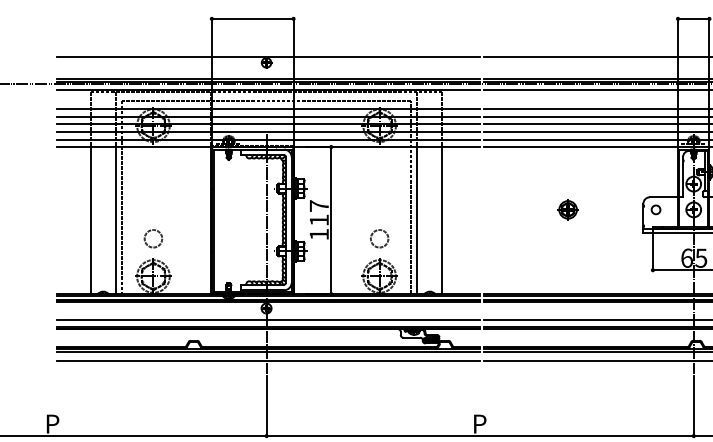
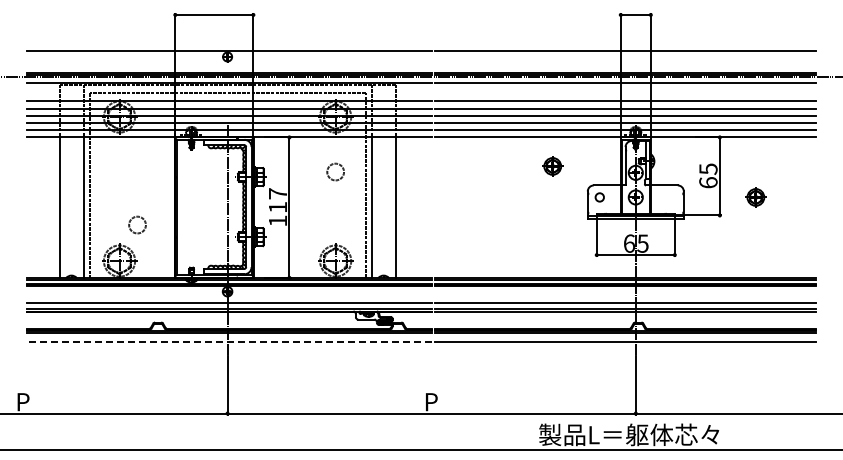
part: (567, 209) -> (552, 166), moved
circle: (153, 238) -> (137, 224), moved
circle: (379, 238) -> (335, 171), moved
line: (267, 360) -> (228, 341), solid -> dashed

